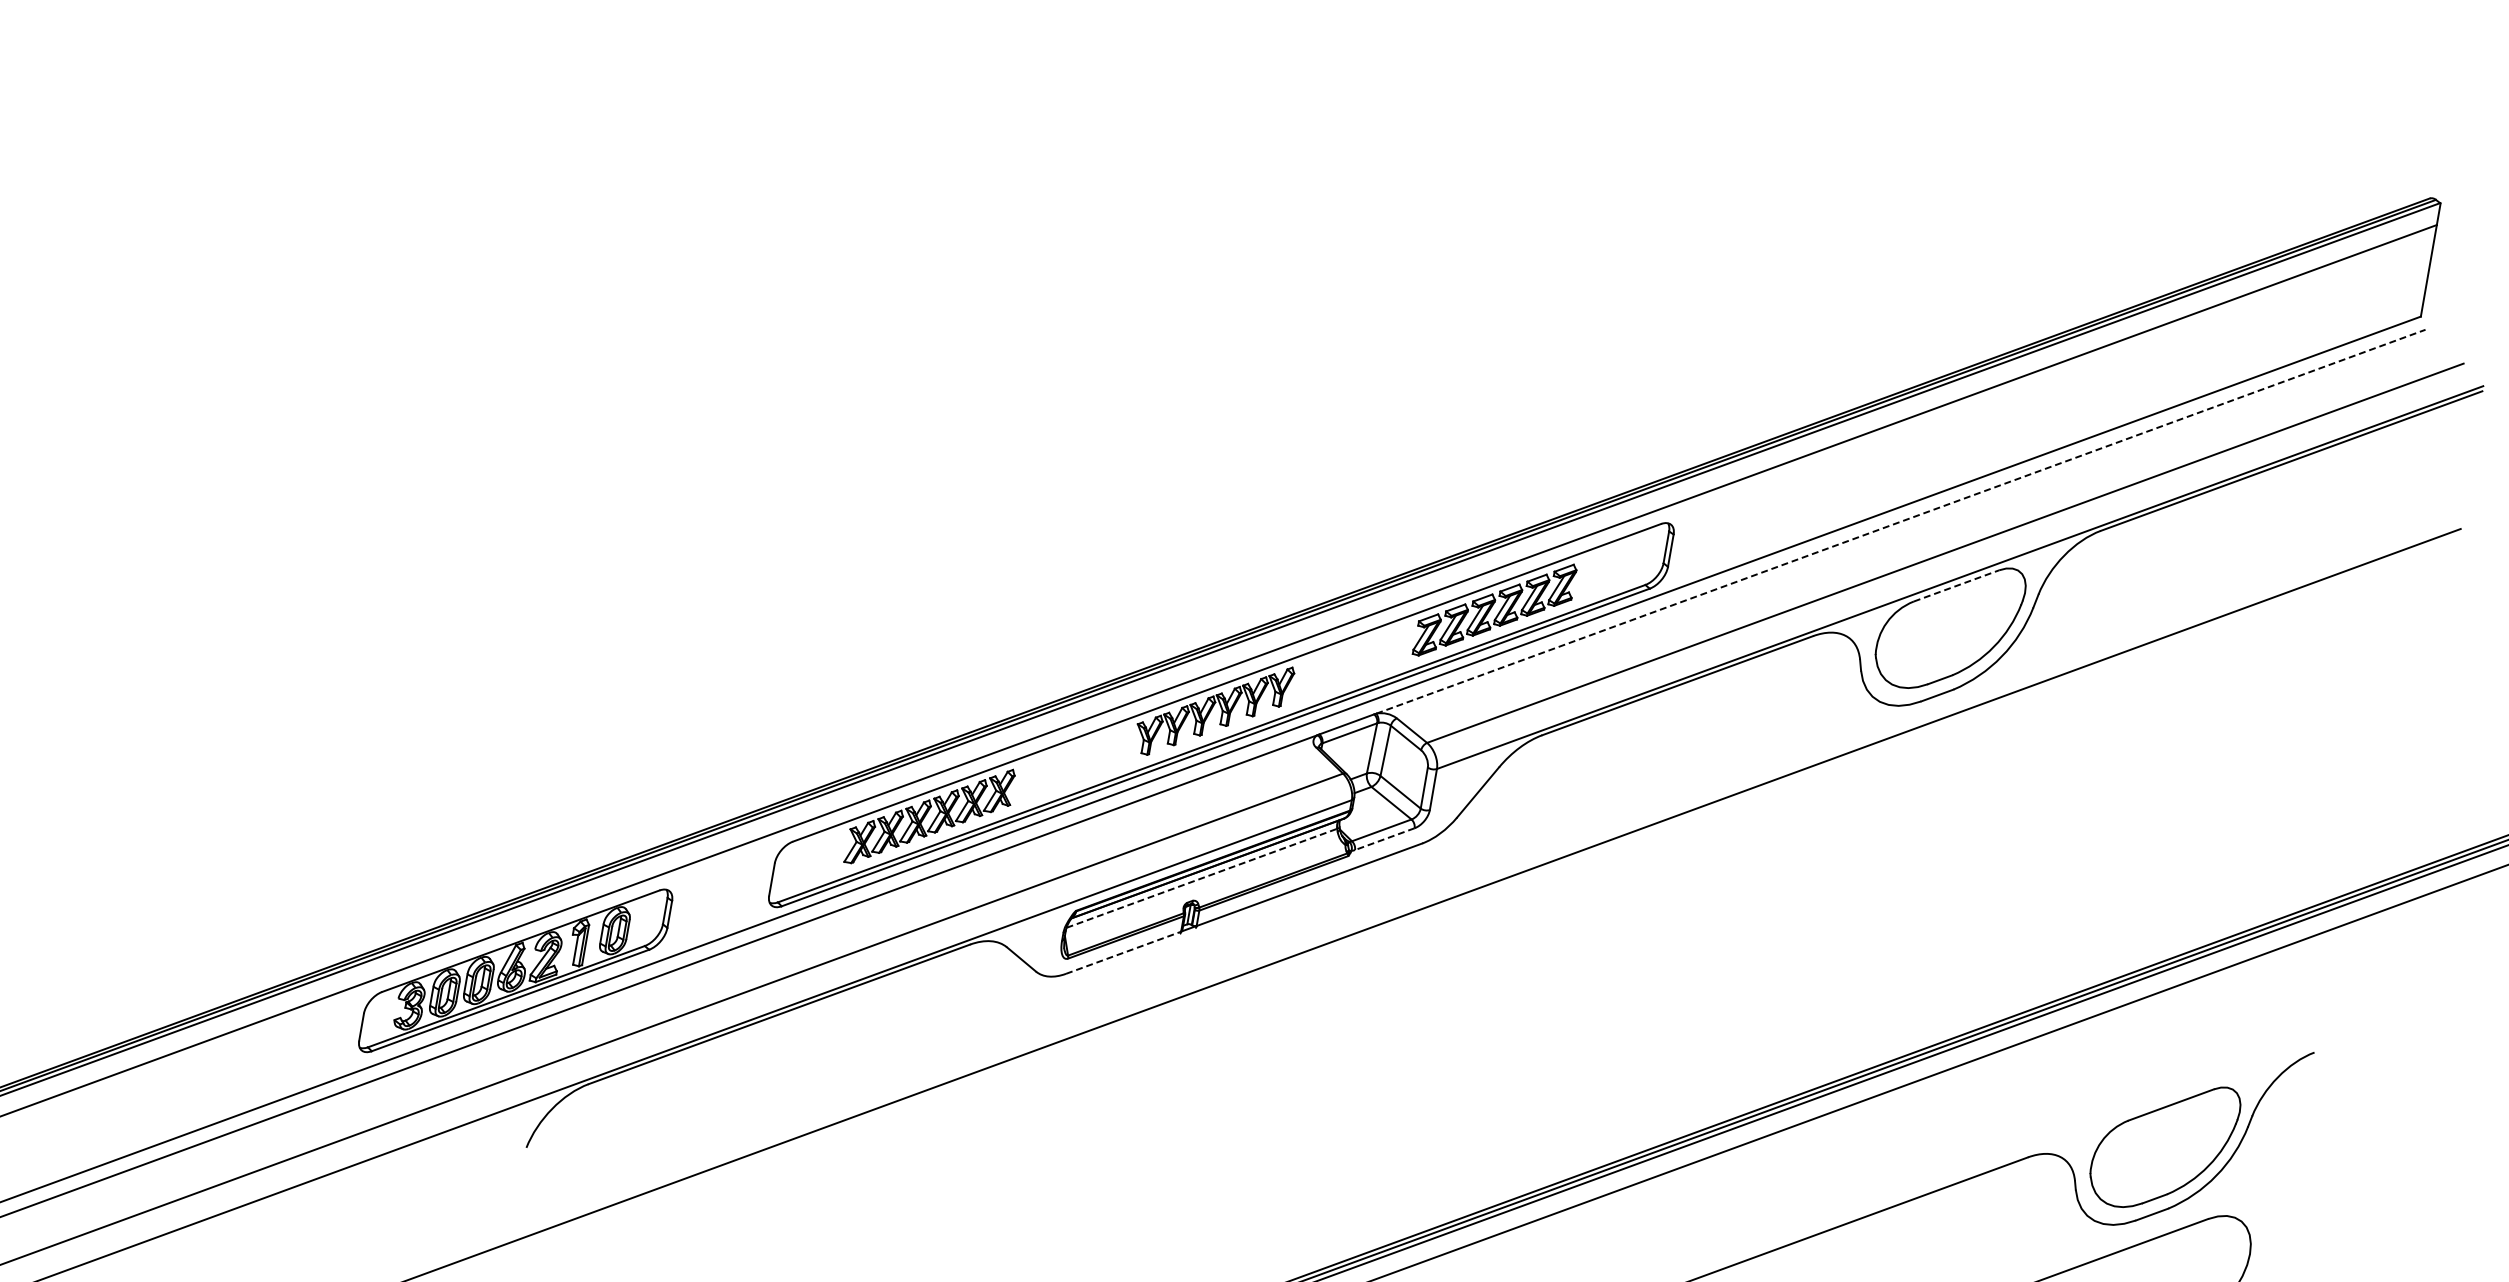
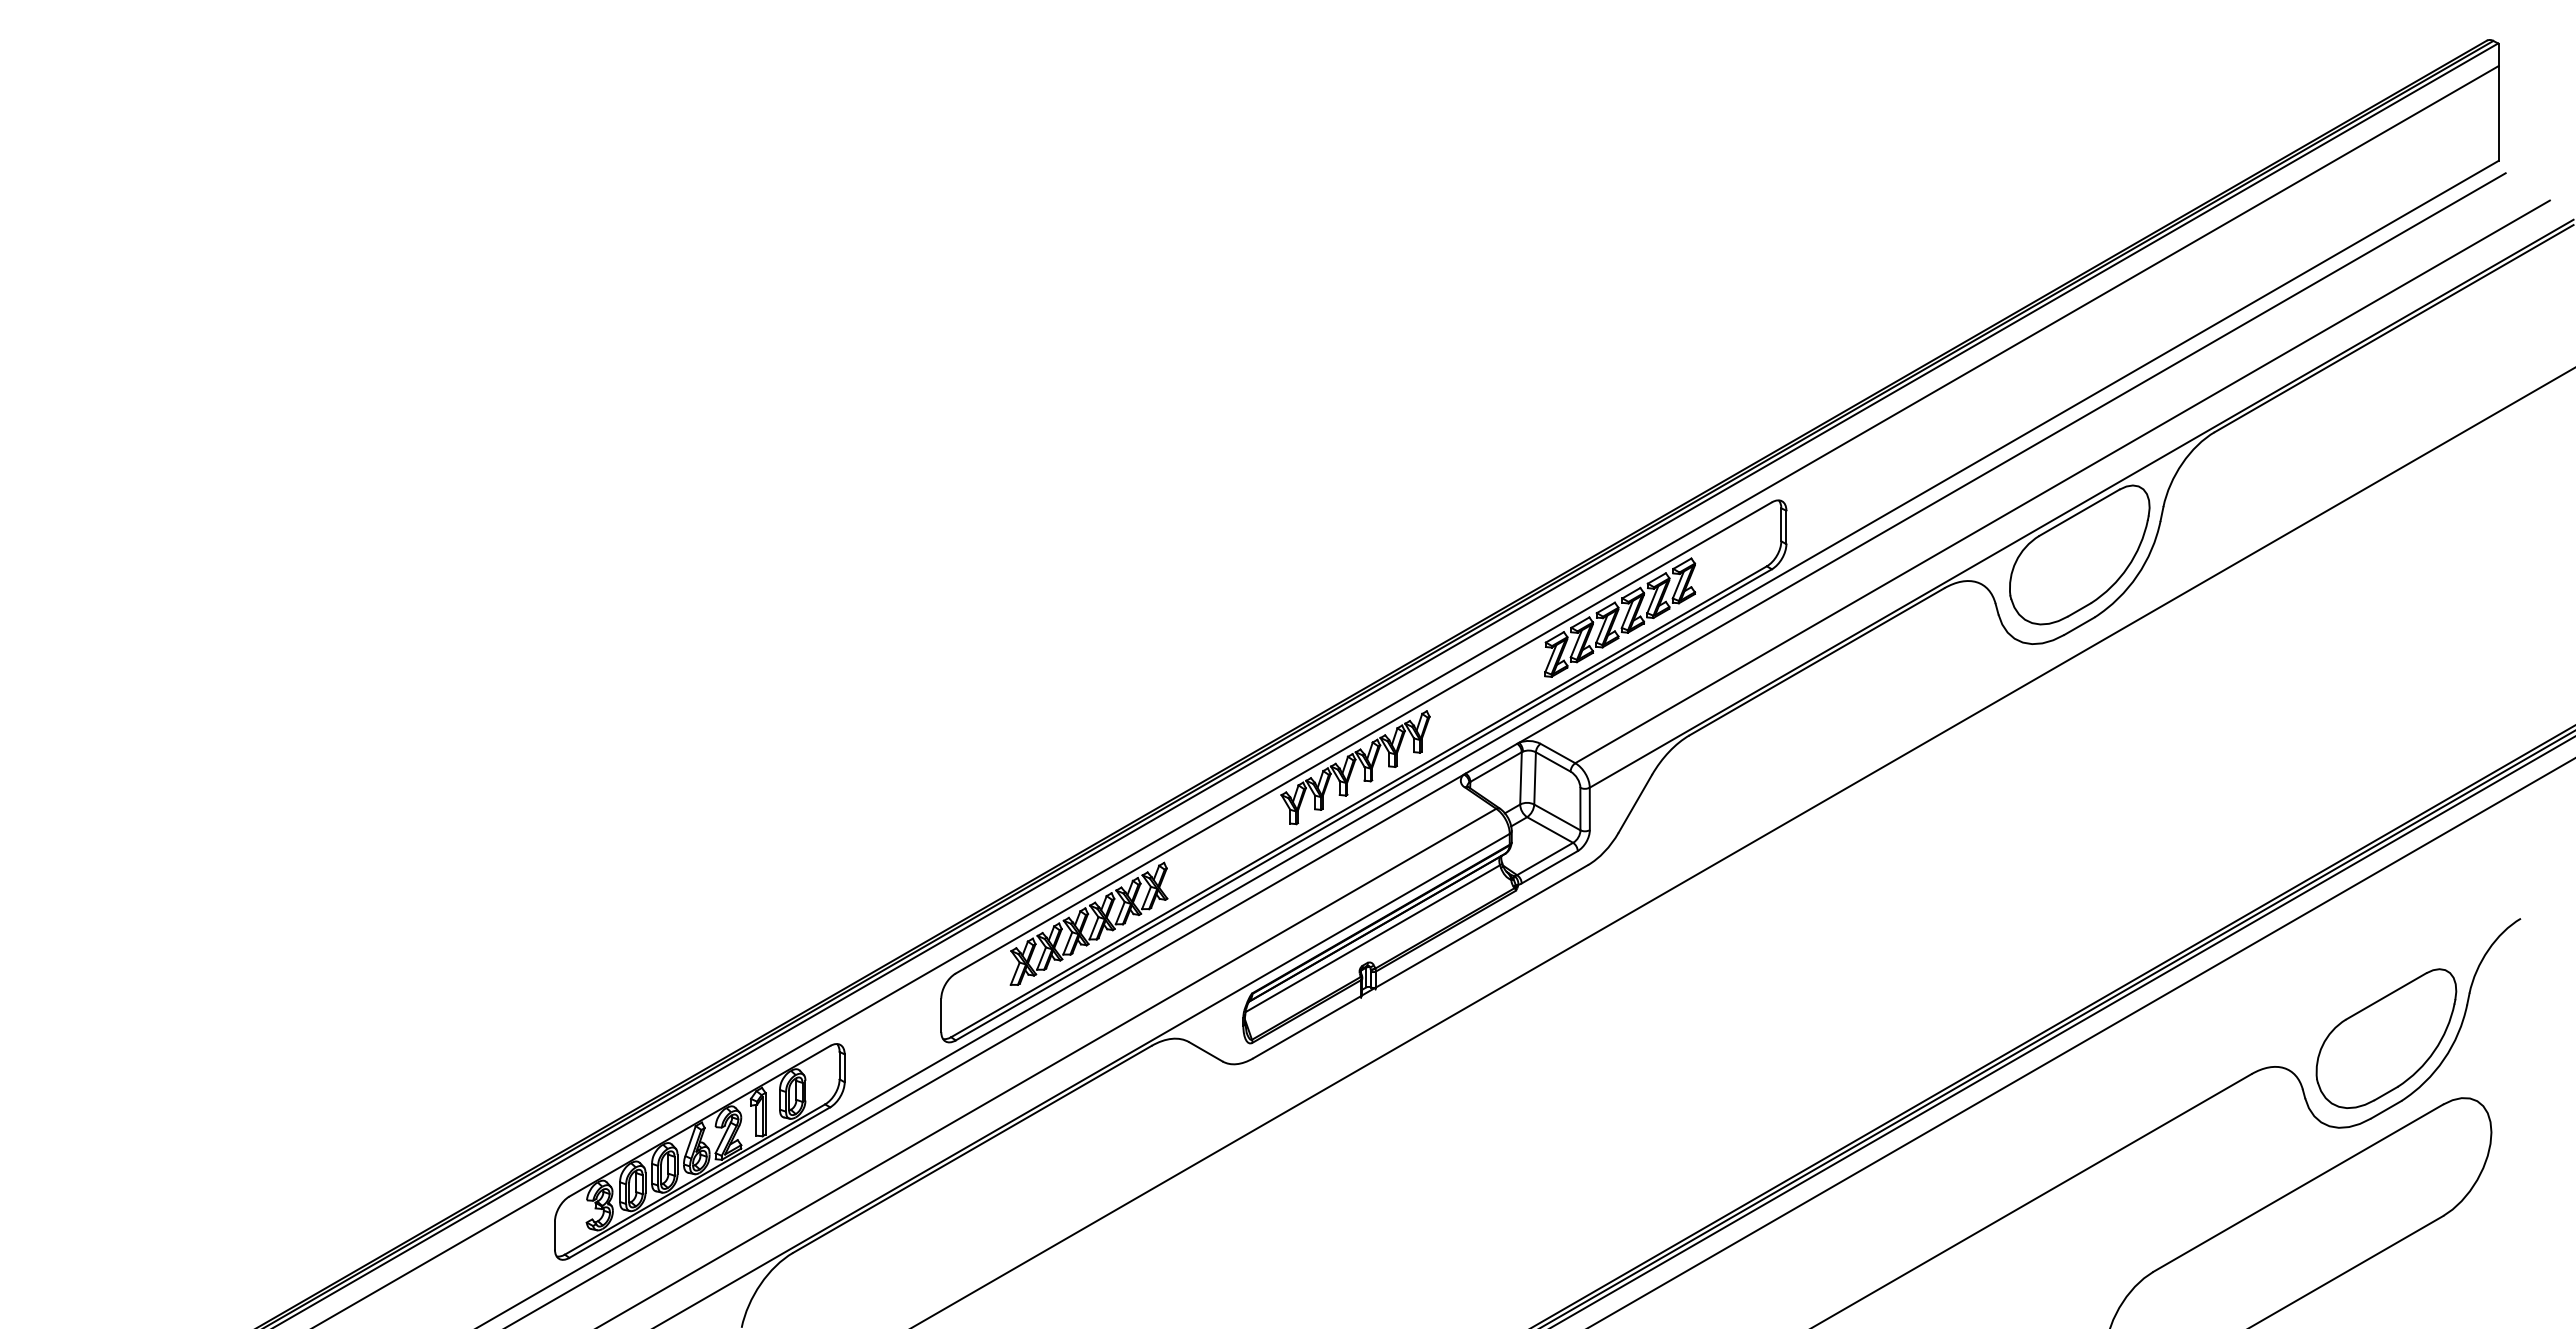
line: (1900, 522) -> (2012, 458), dashed -> solid
line: (1956, 585) -> (2079, 512), dashed -> solid
line: (1384, 839) -> (1549, 867), dashed -> solid
line: (1201, 878) -> (1372, 938), dashed -> solid
line: (1123, 952) -> (1307, 1026), dashed -> solid

